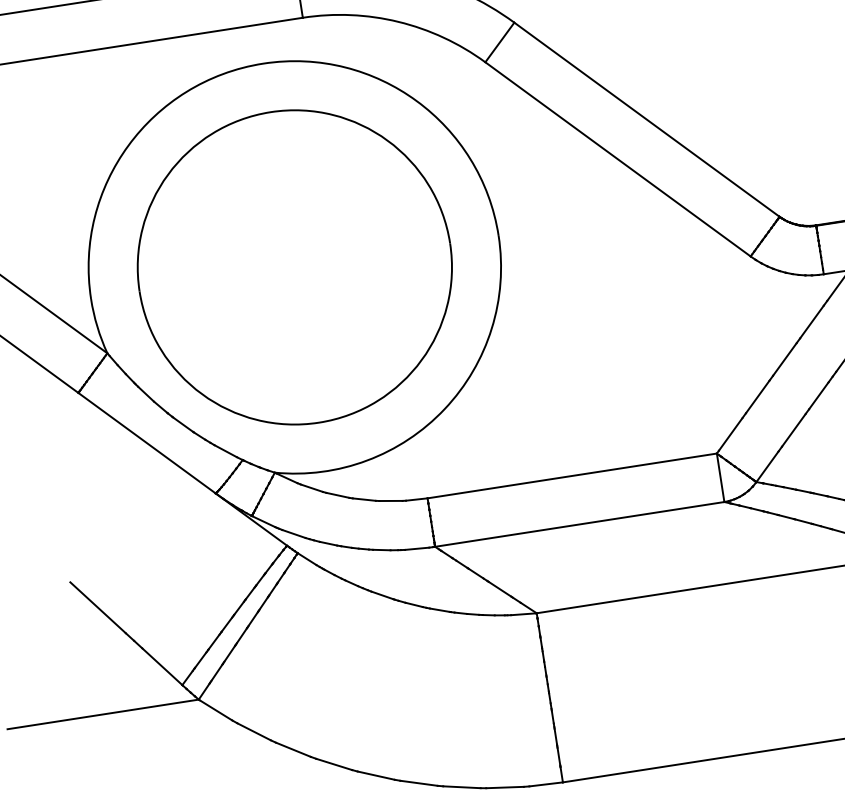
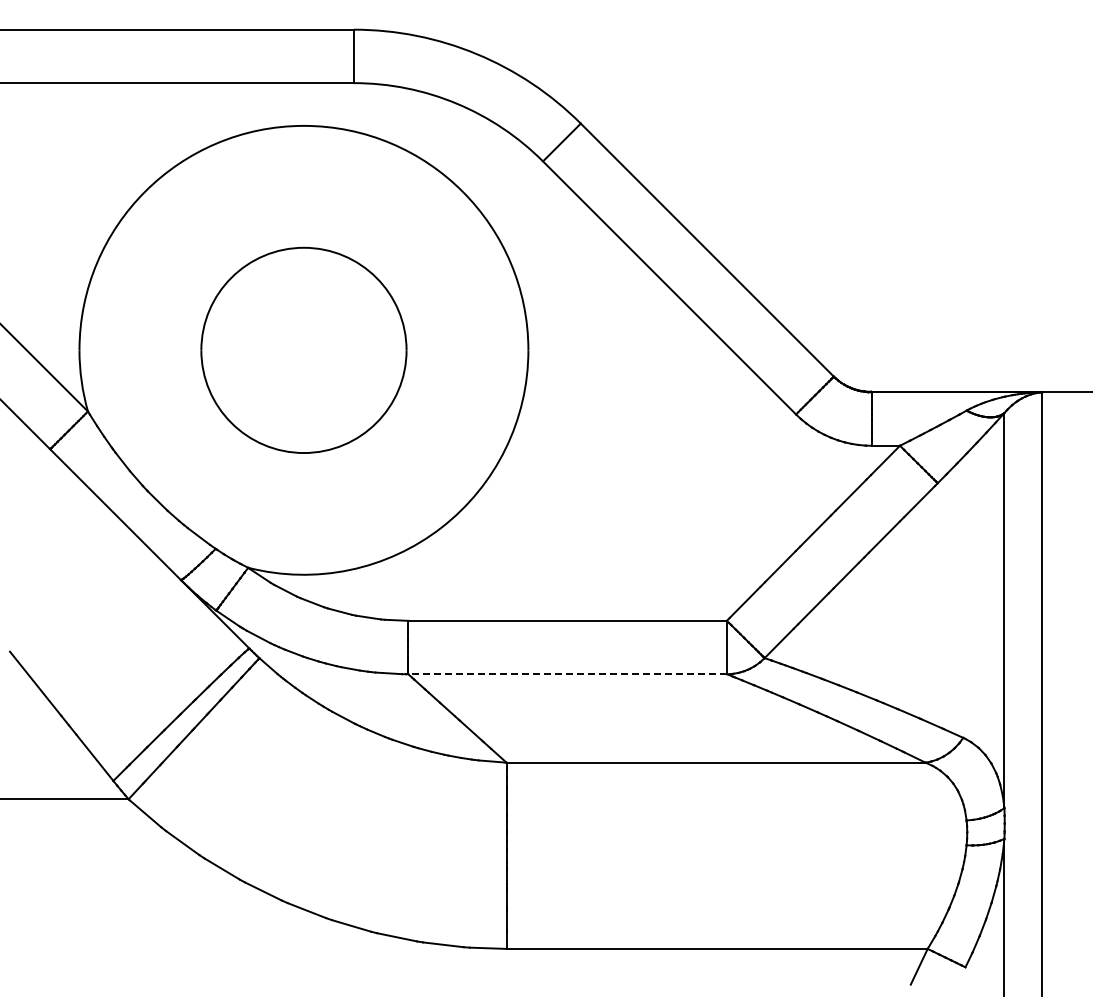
part: (294, 267) -> (303, 350), size x0.6
line: (579, 524) -> (567, 674), solid -> dashed

